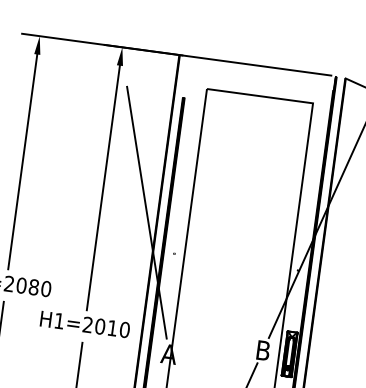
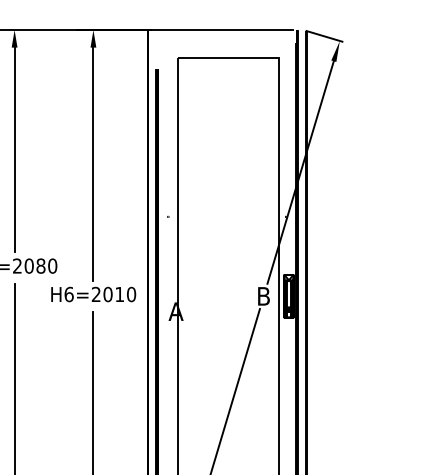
line: (146, 212) -> (136, 181), removed
text: (58, 320) -> (68, 294), H1=2010 -> H6=2010

